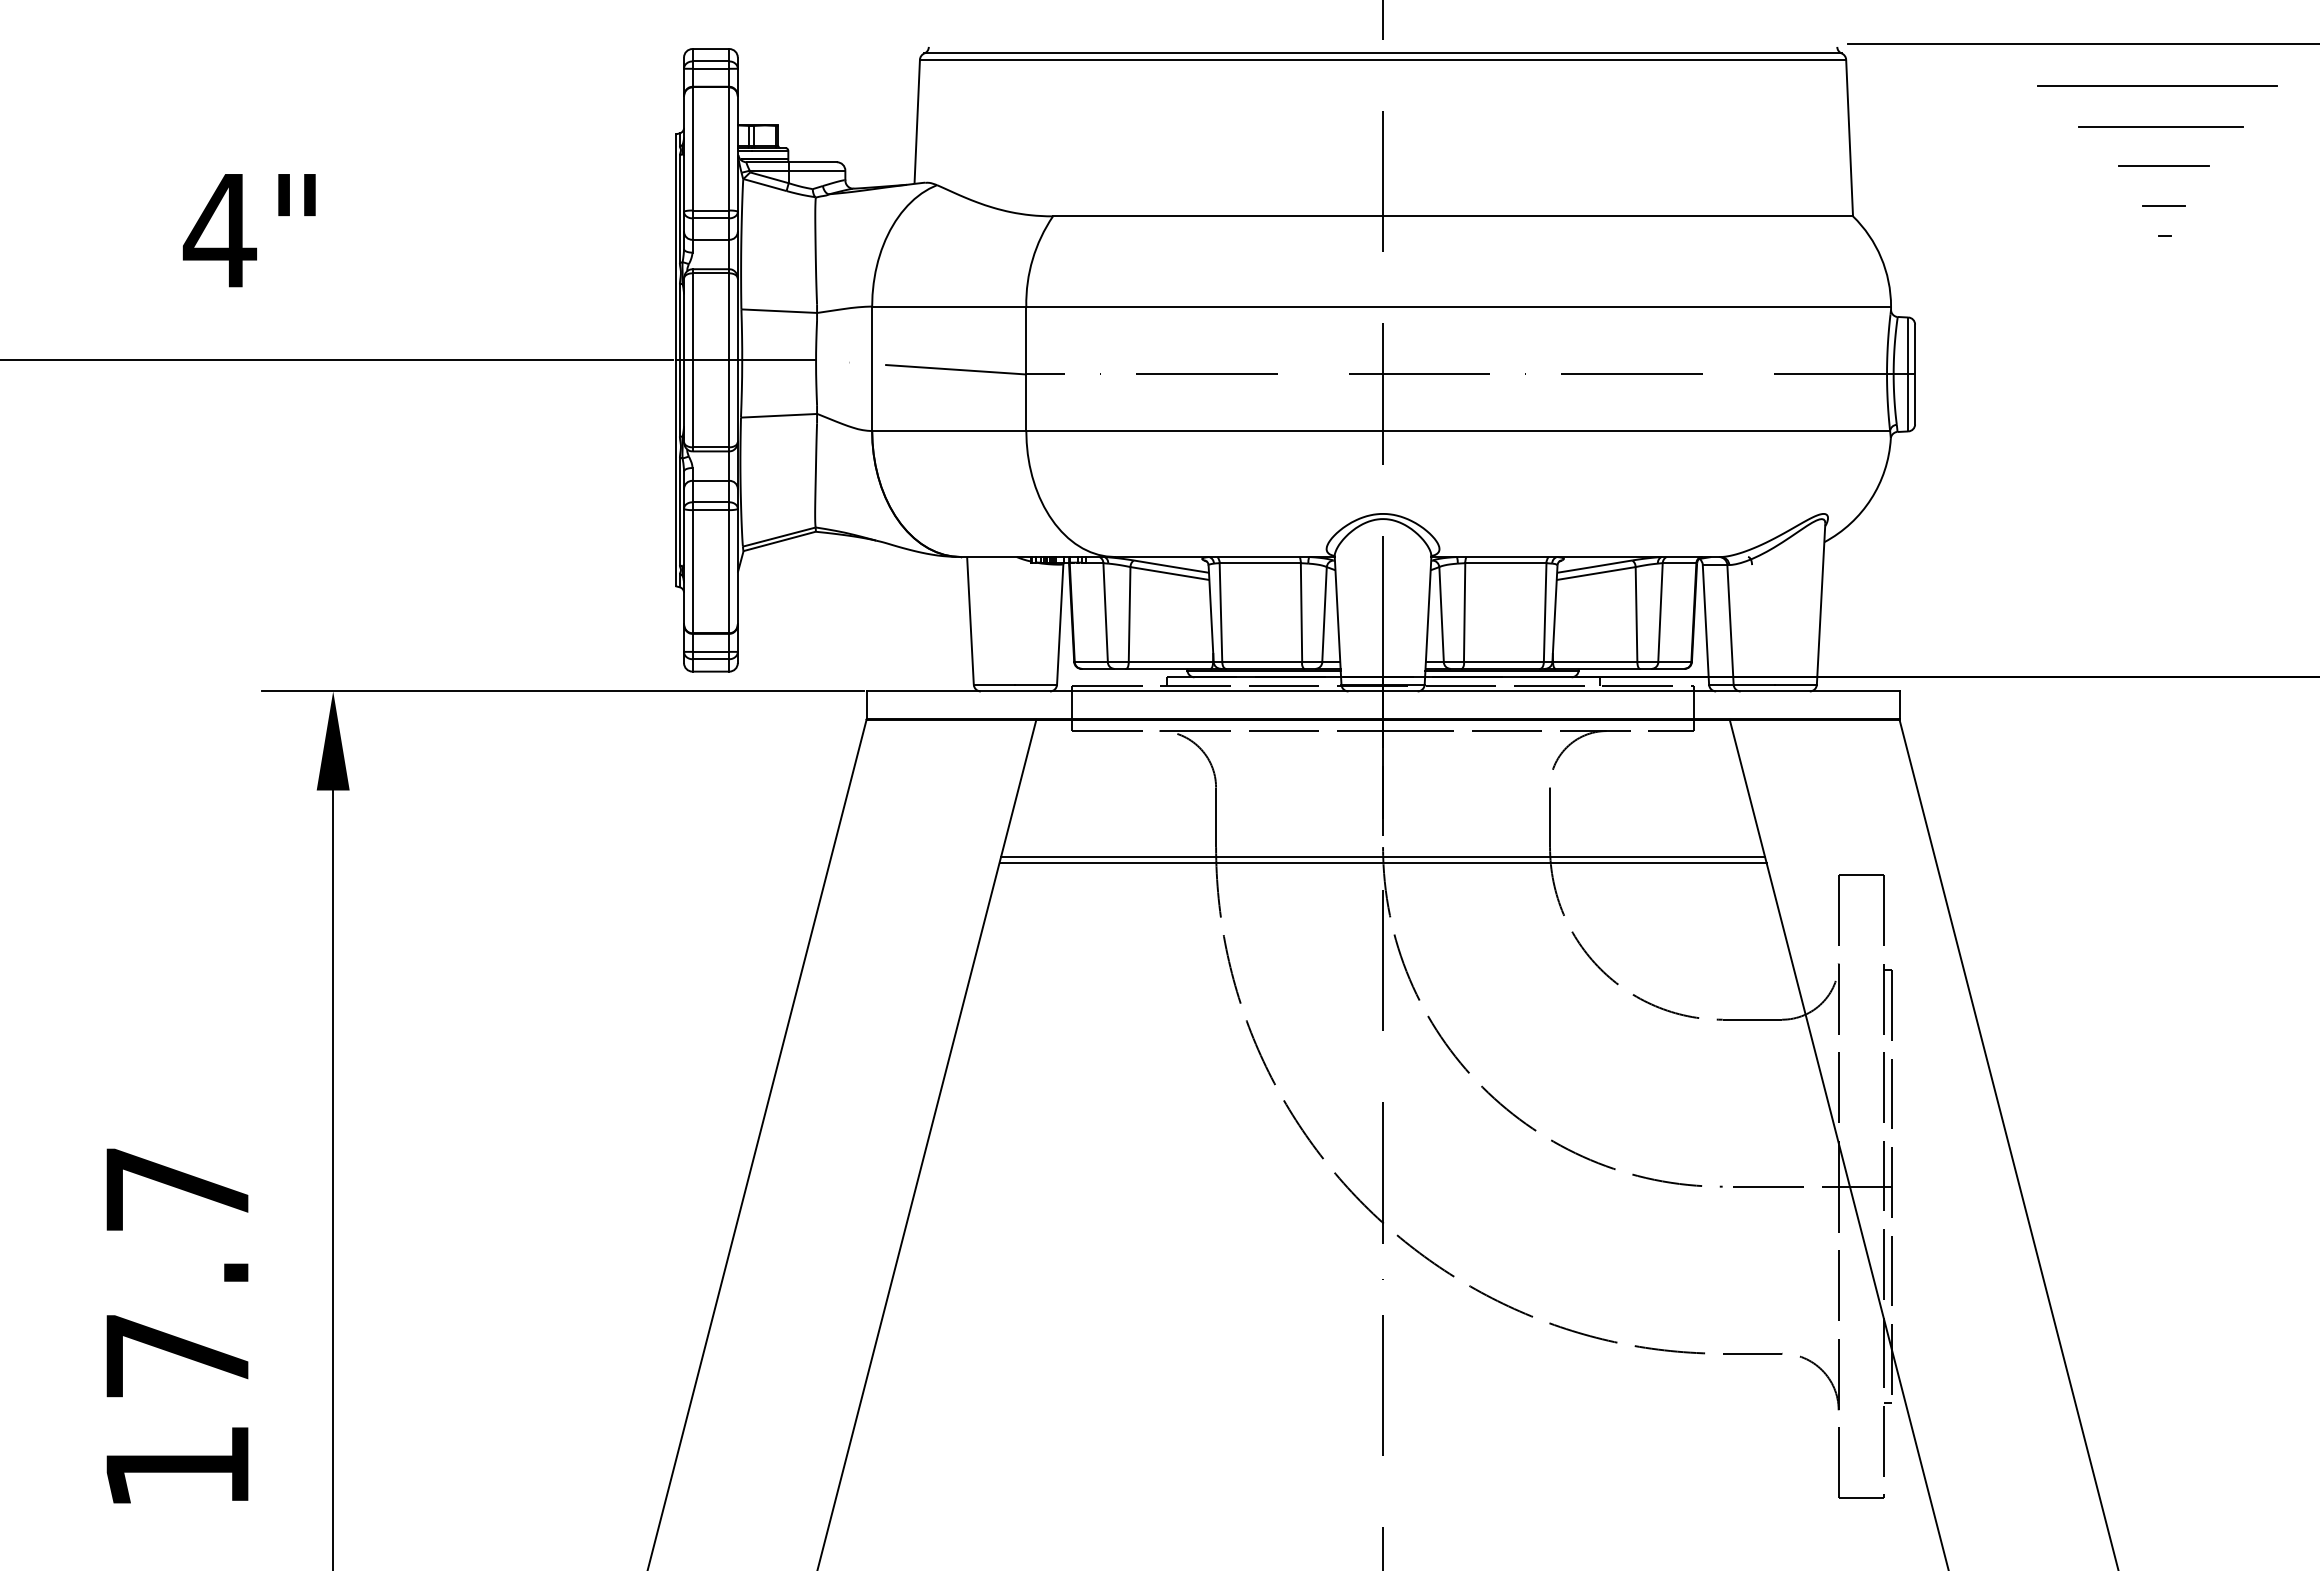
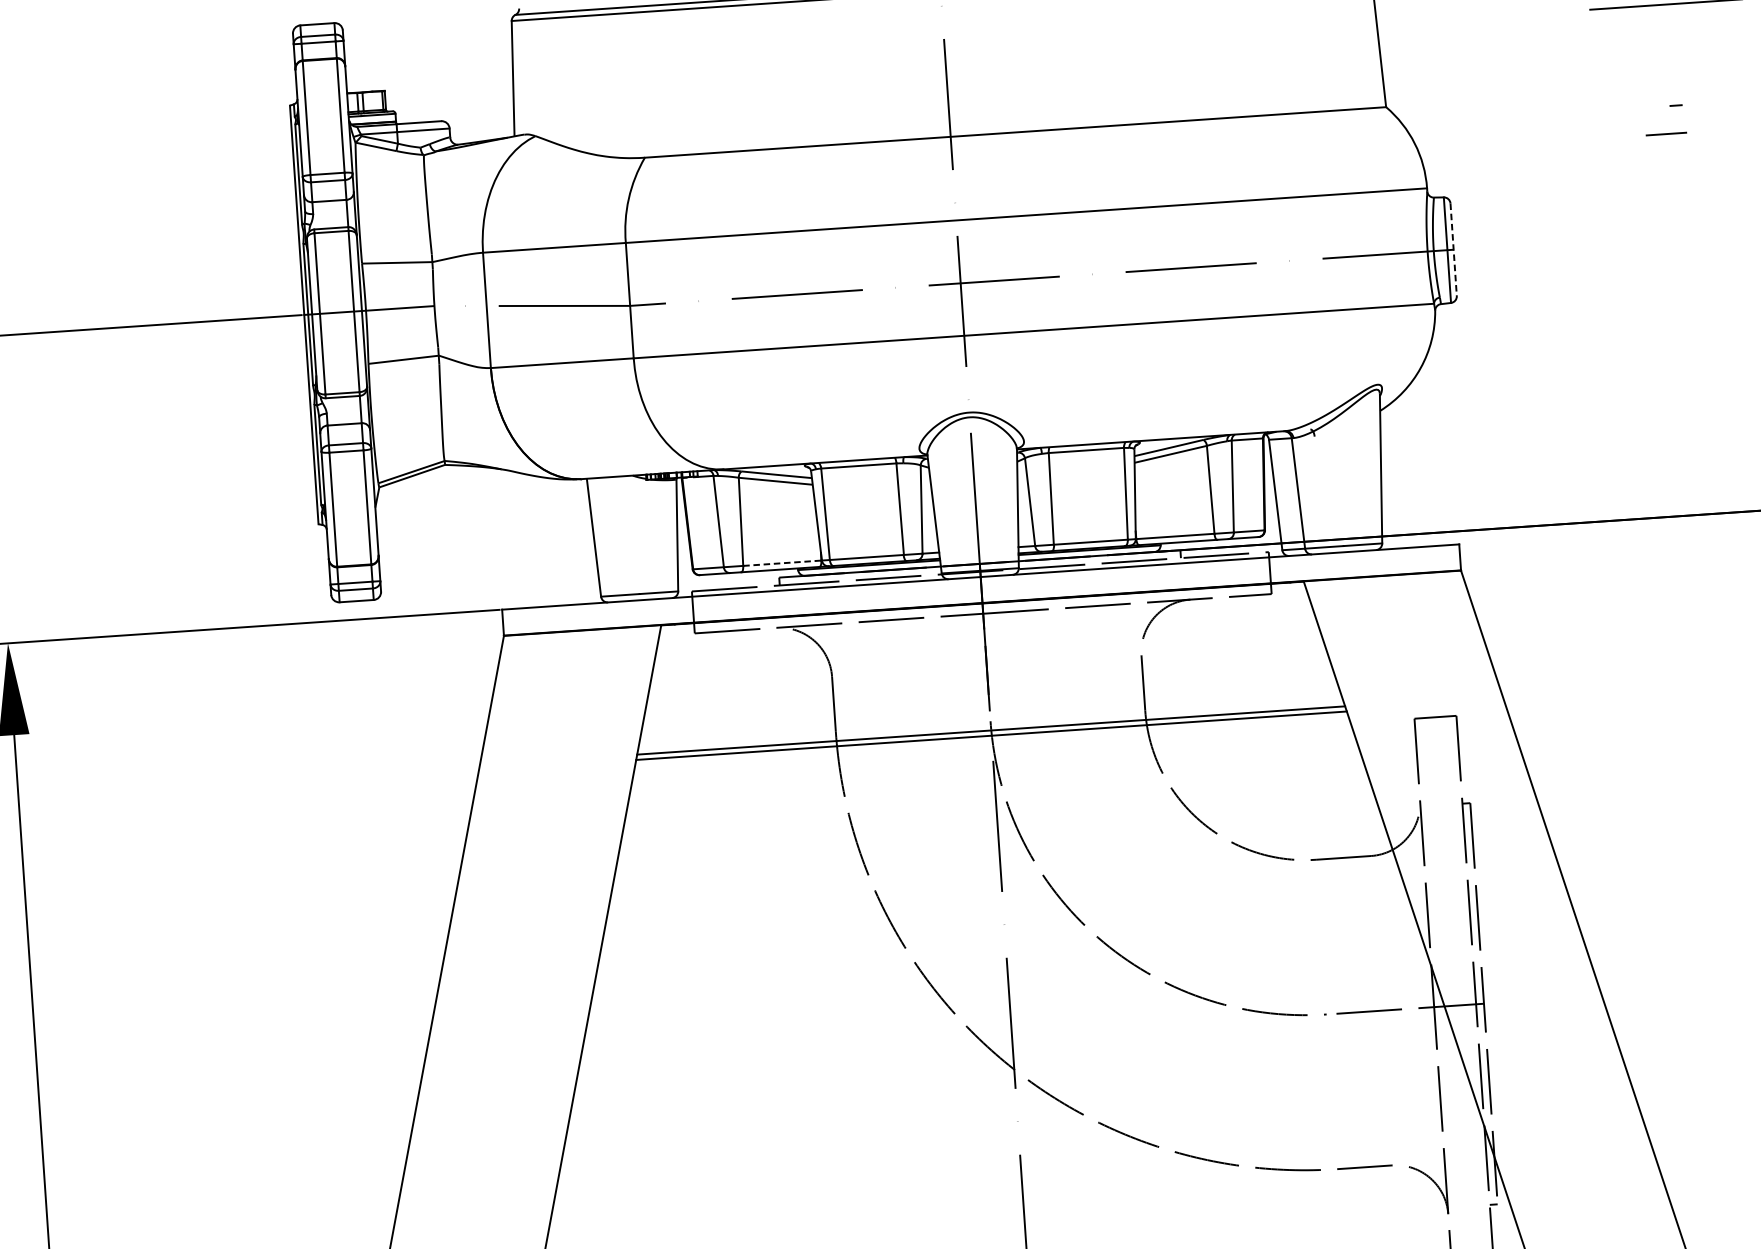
line: (2163, 165) -> (1670, 40), removed
line: (2163, 205) -> (1665, 133), moved
line: (1915, 374) -> (1454, 249), solid -> dashed
line: (1171, 662) -> (782, 563), solid -> dashed

